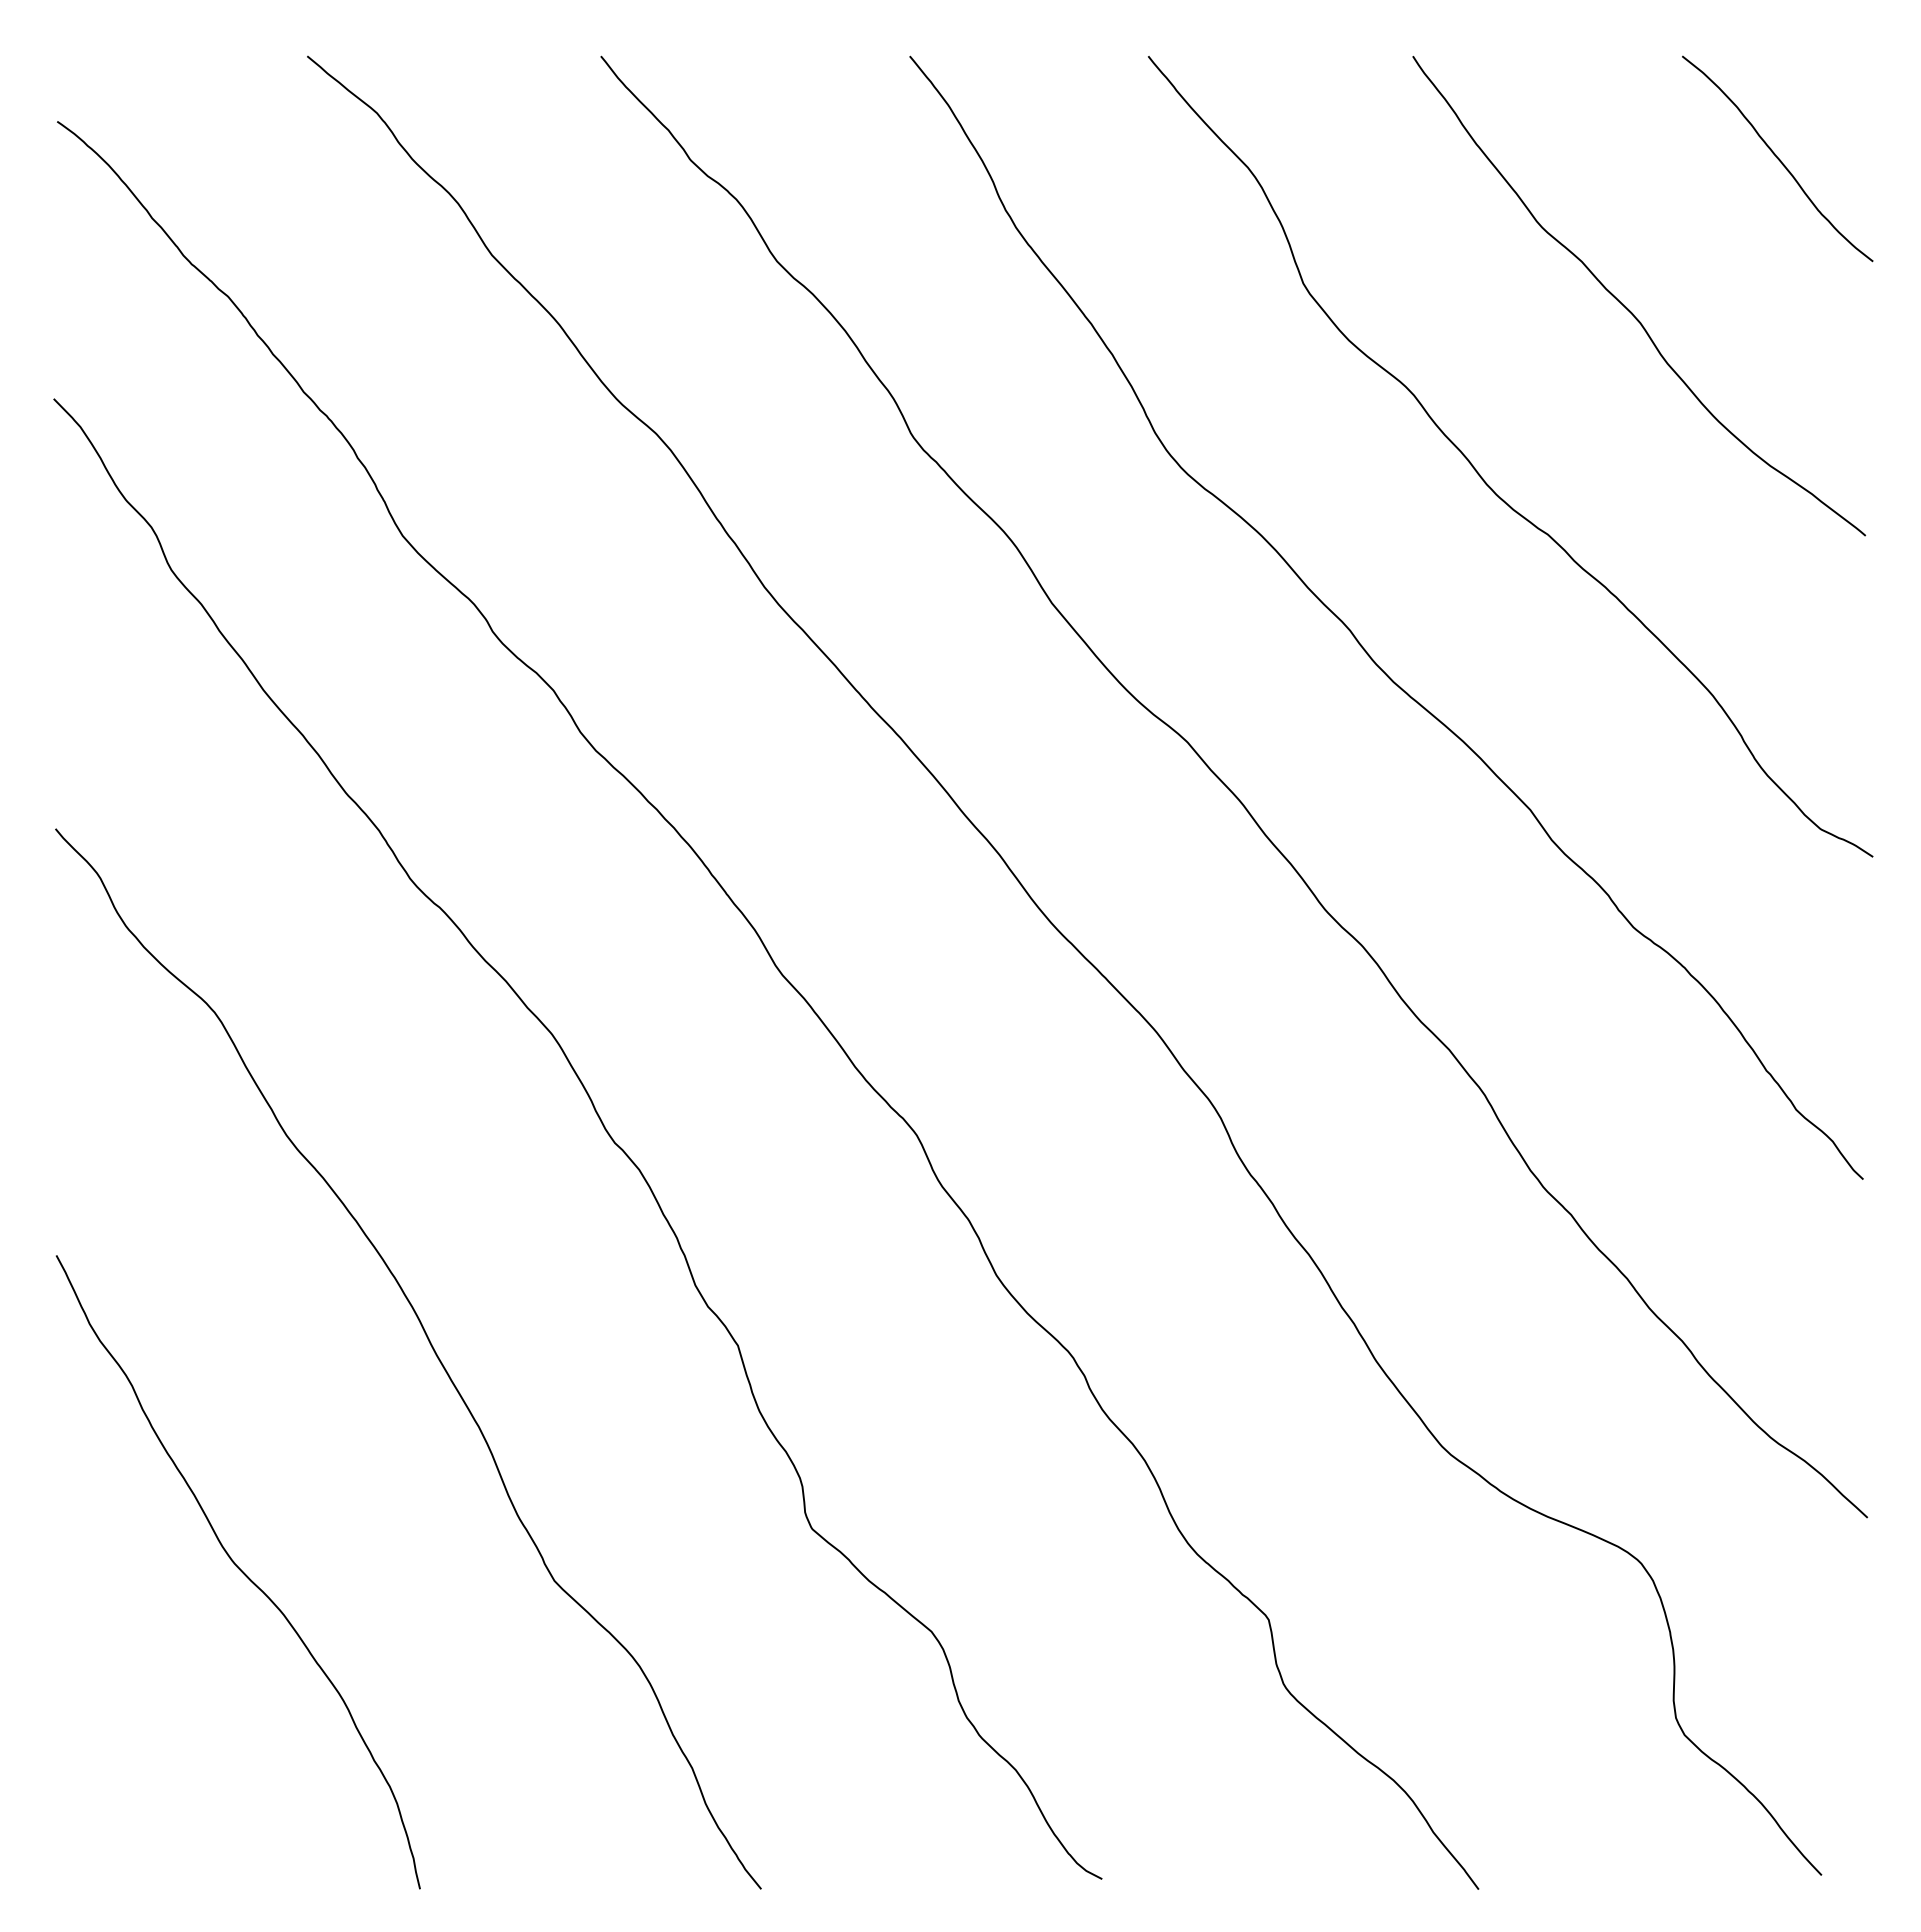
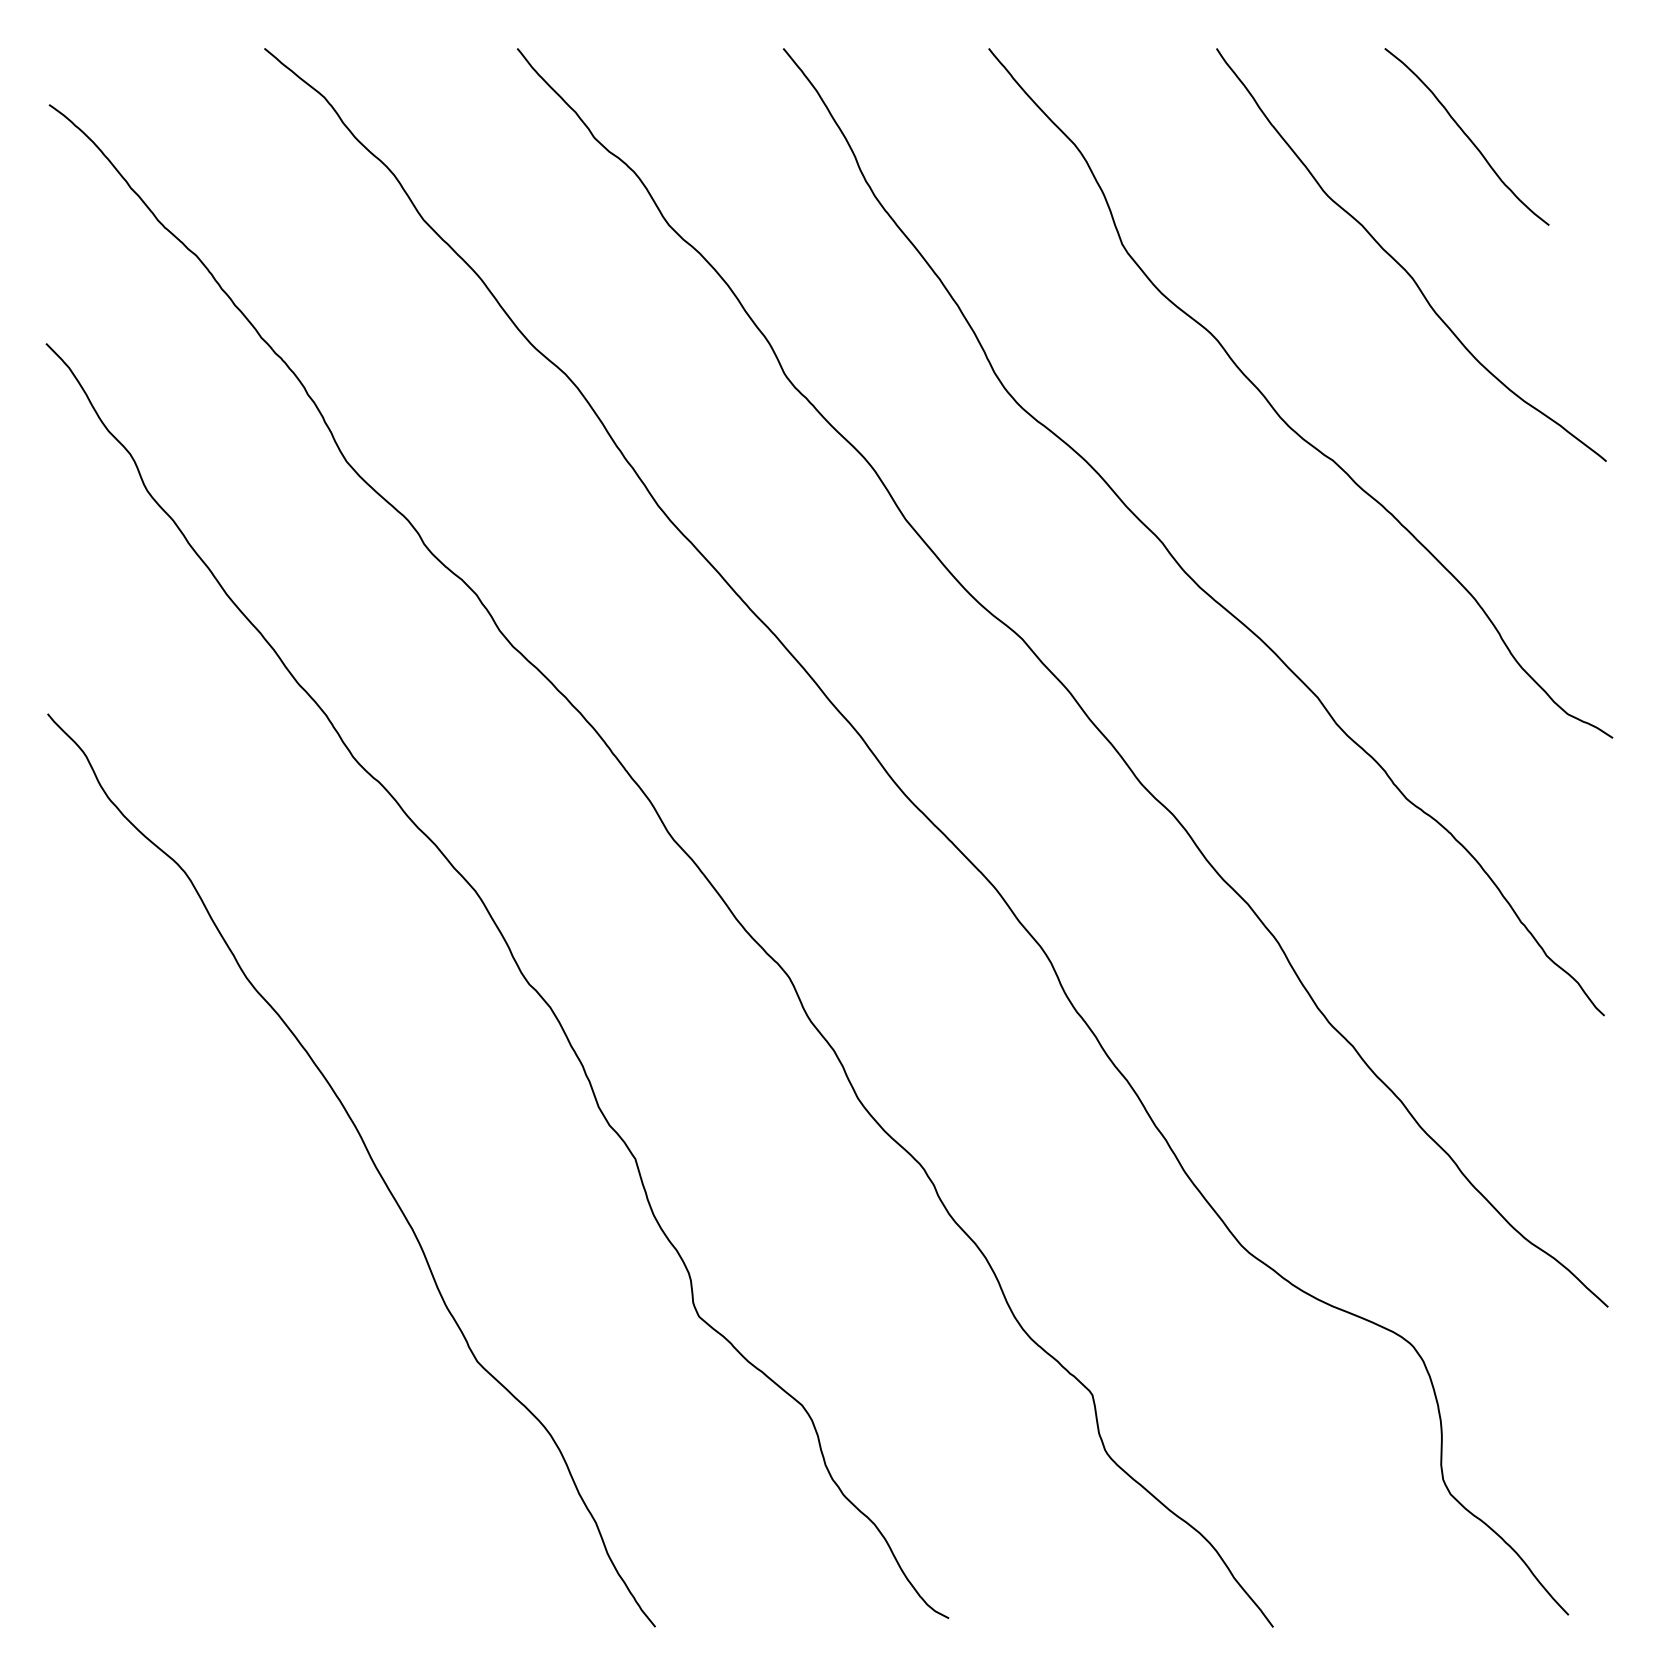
curve: (1777, 158) -> (1466, 136), moved
curve: (239, 1570) -> (206, 1352), removed

